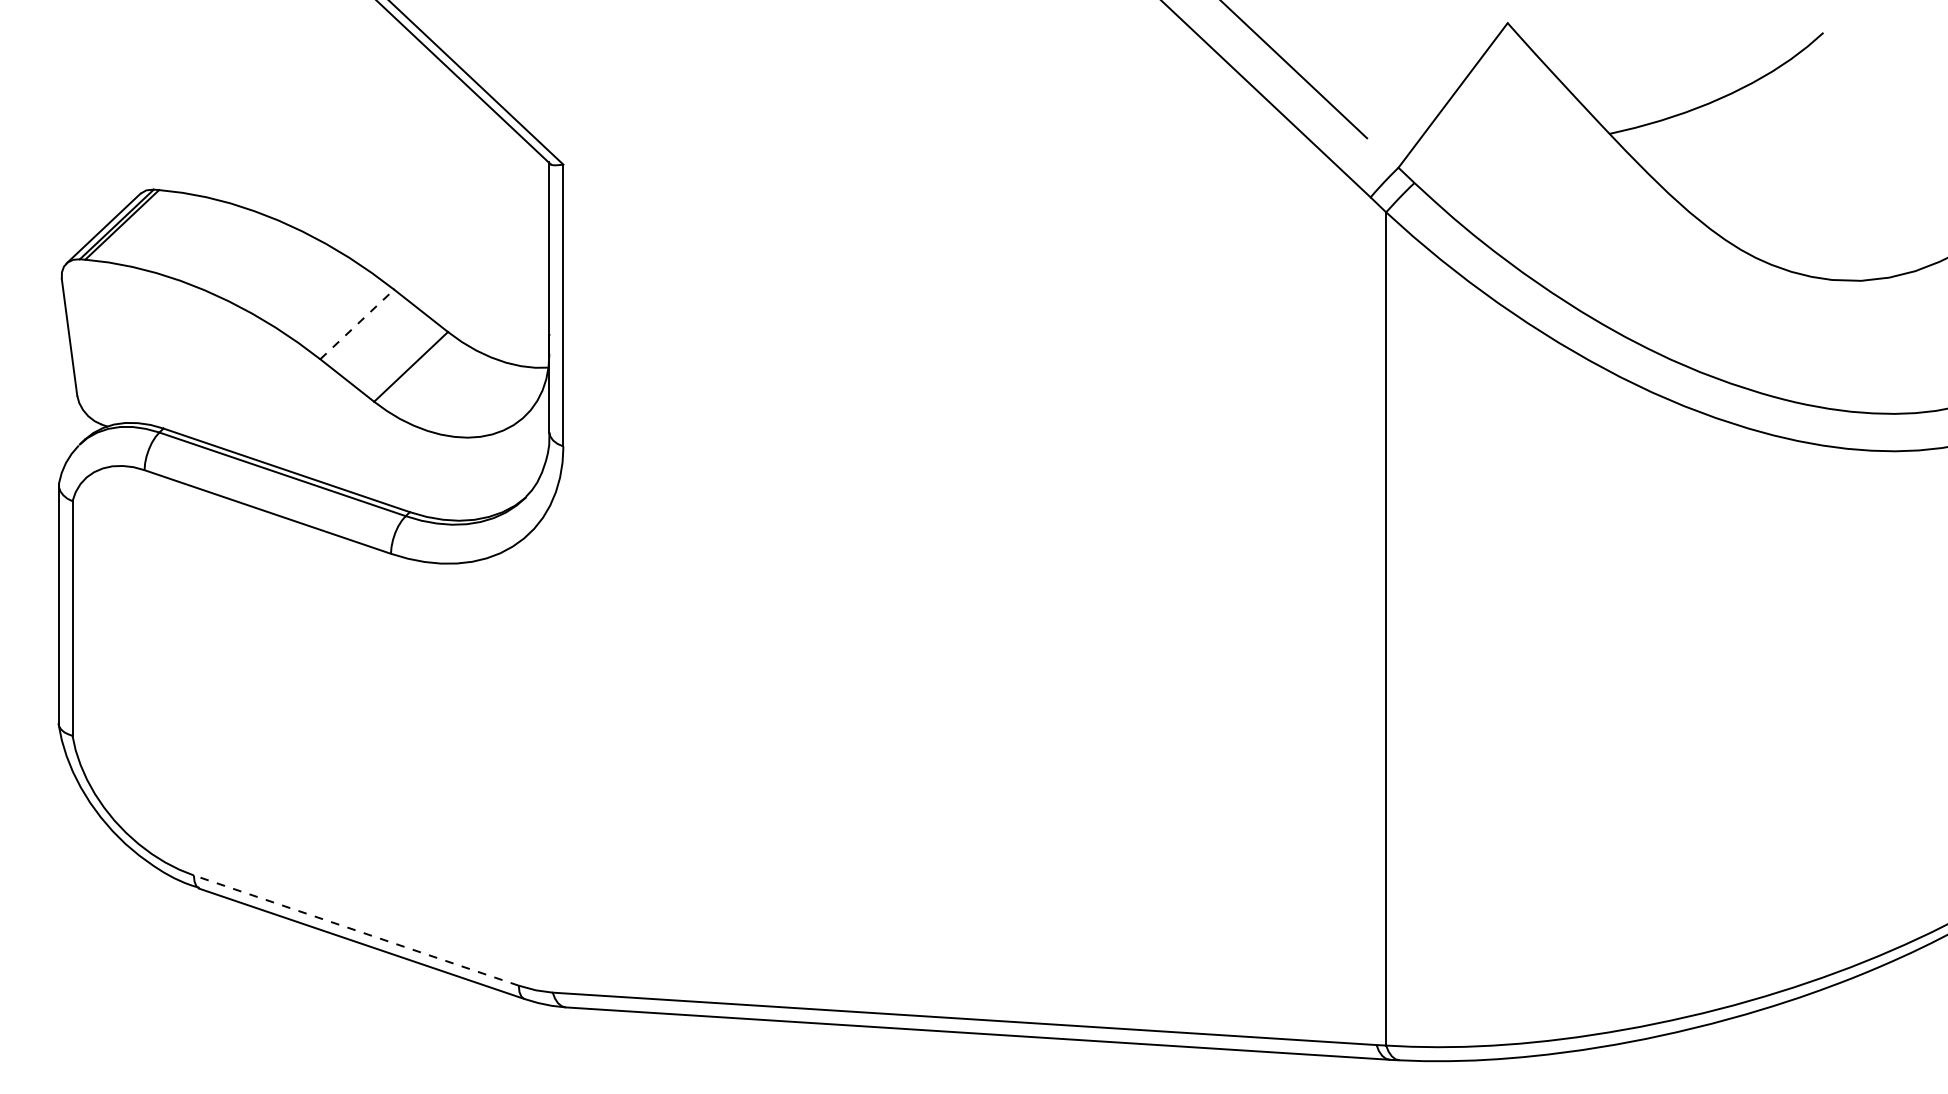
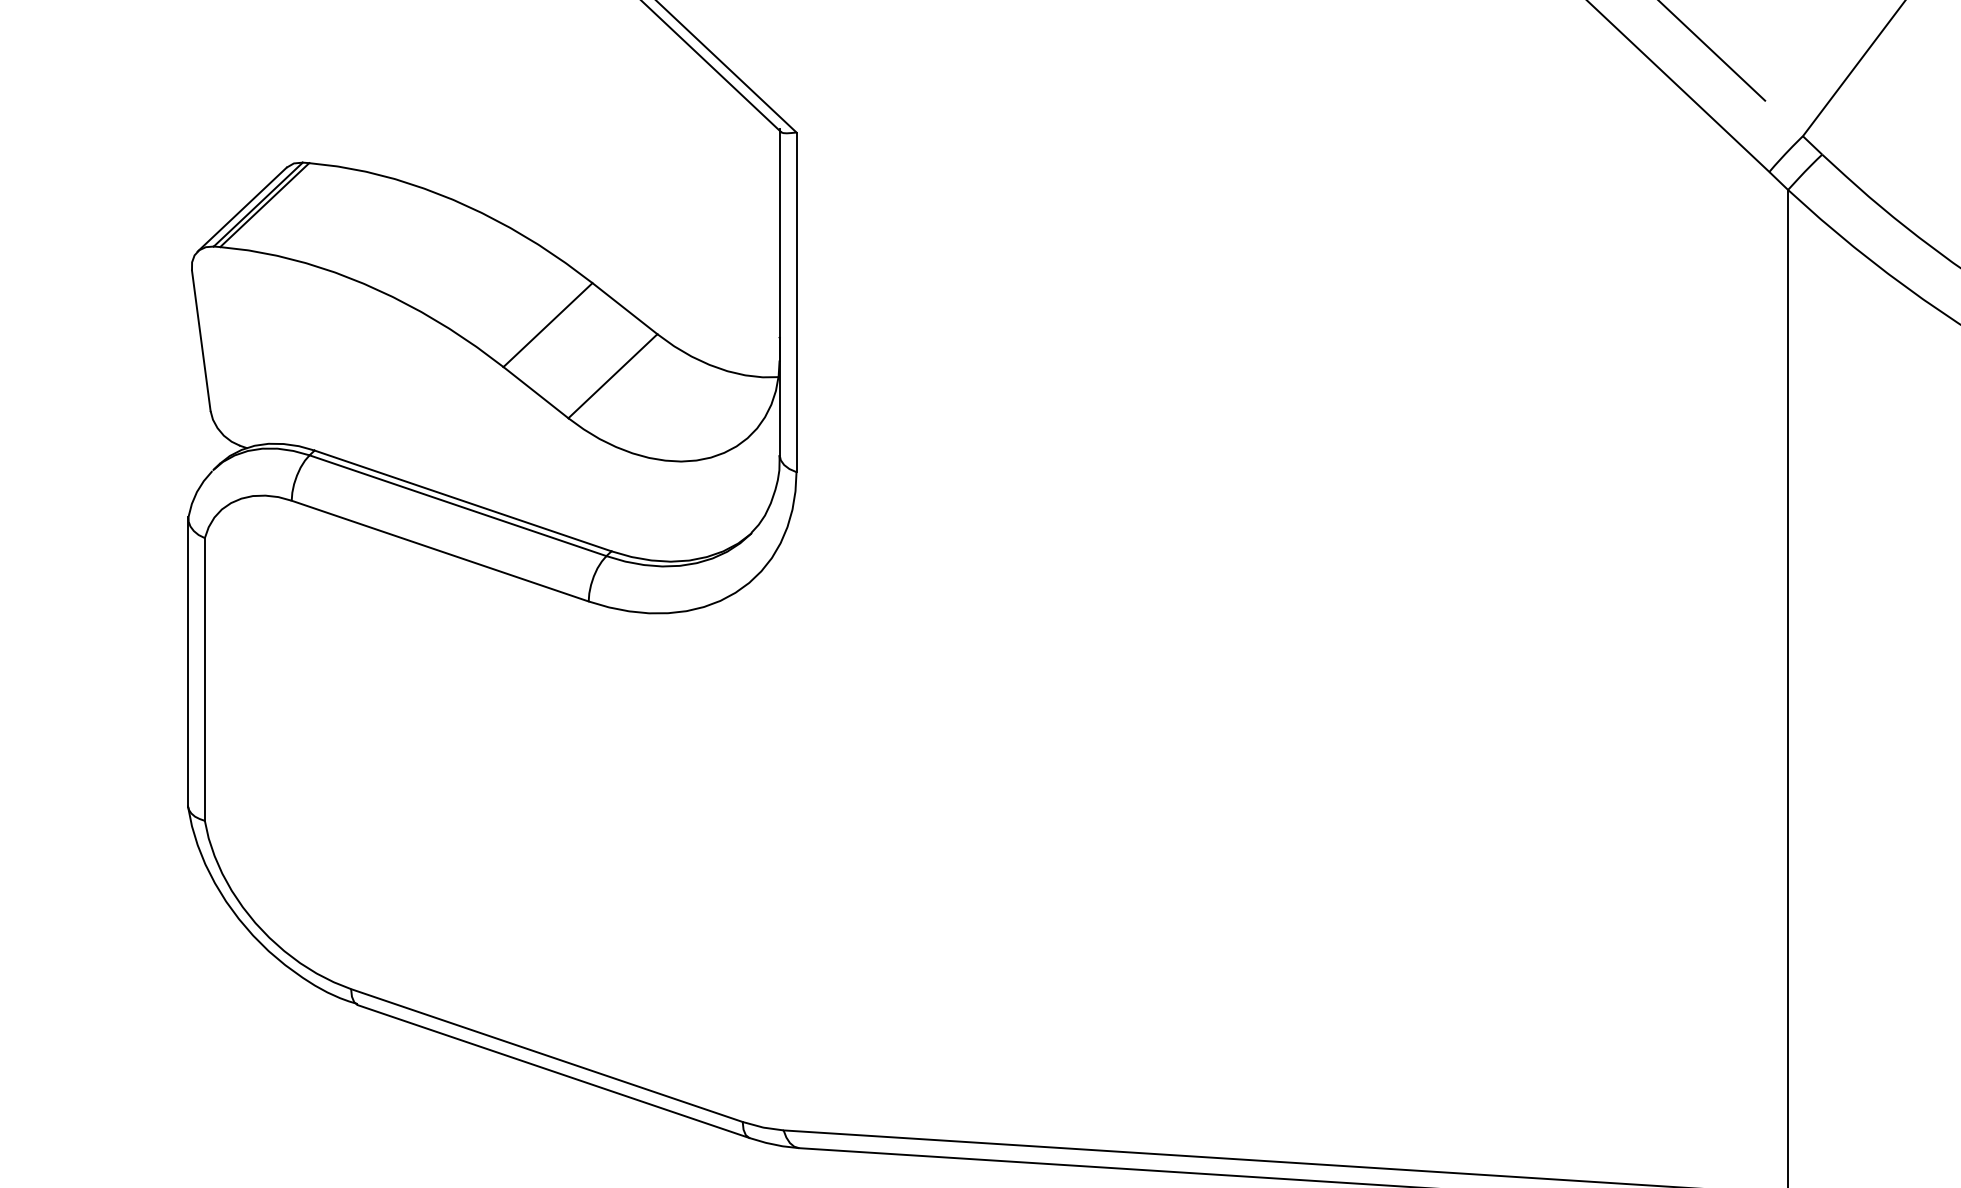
line: (357, 324) -> (548, 325), dashed -> solid
line: (356, 930) -> (547, 1055), dashed -> solid

